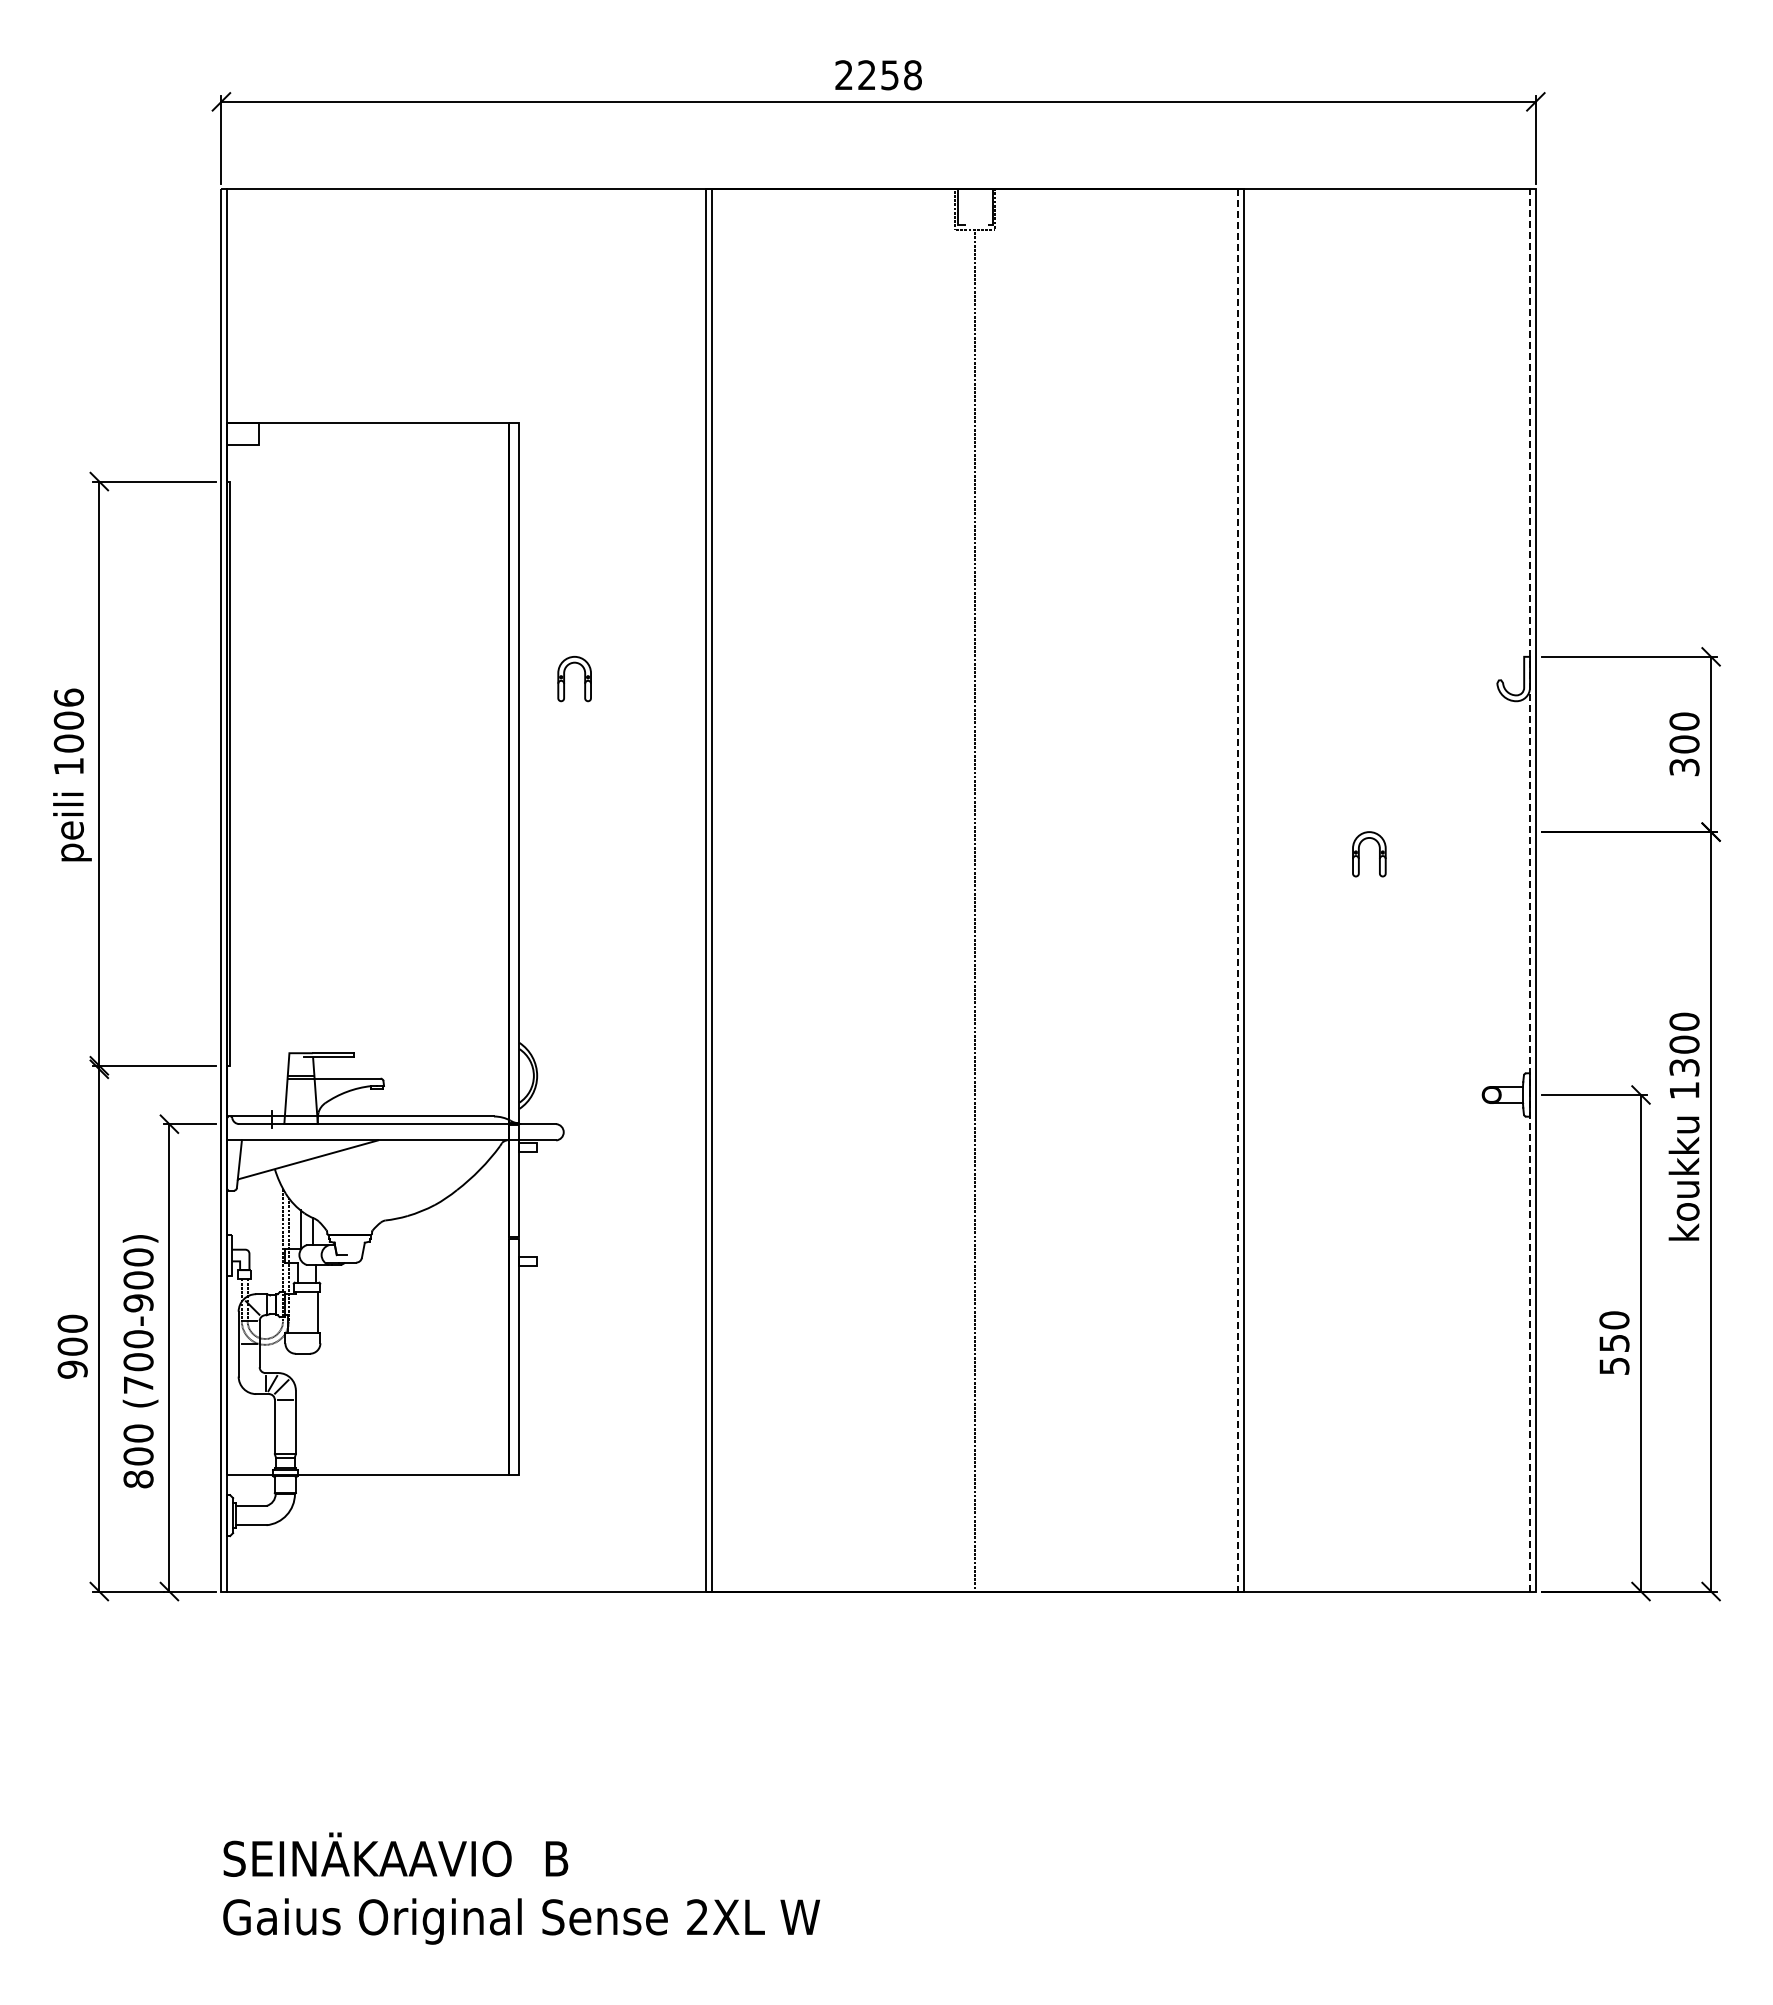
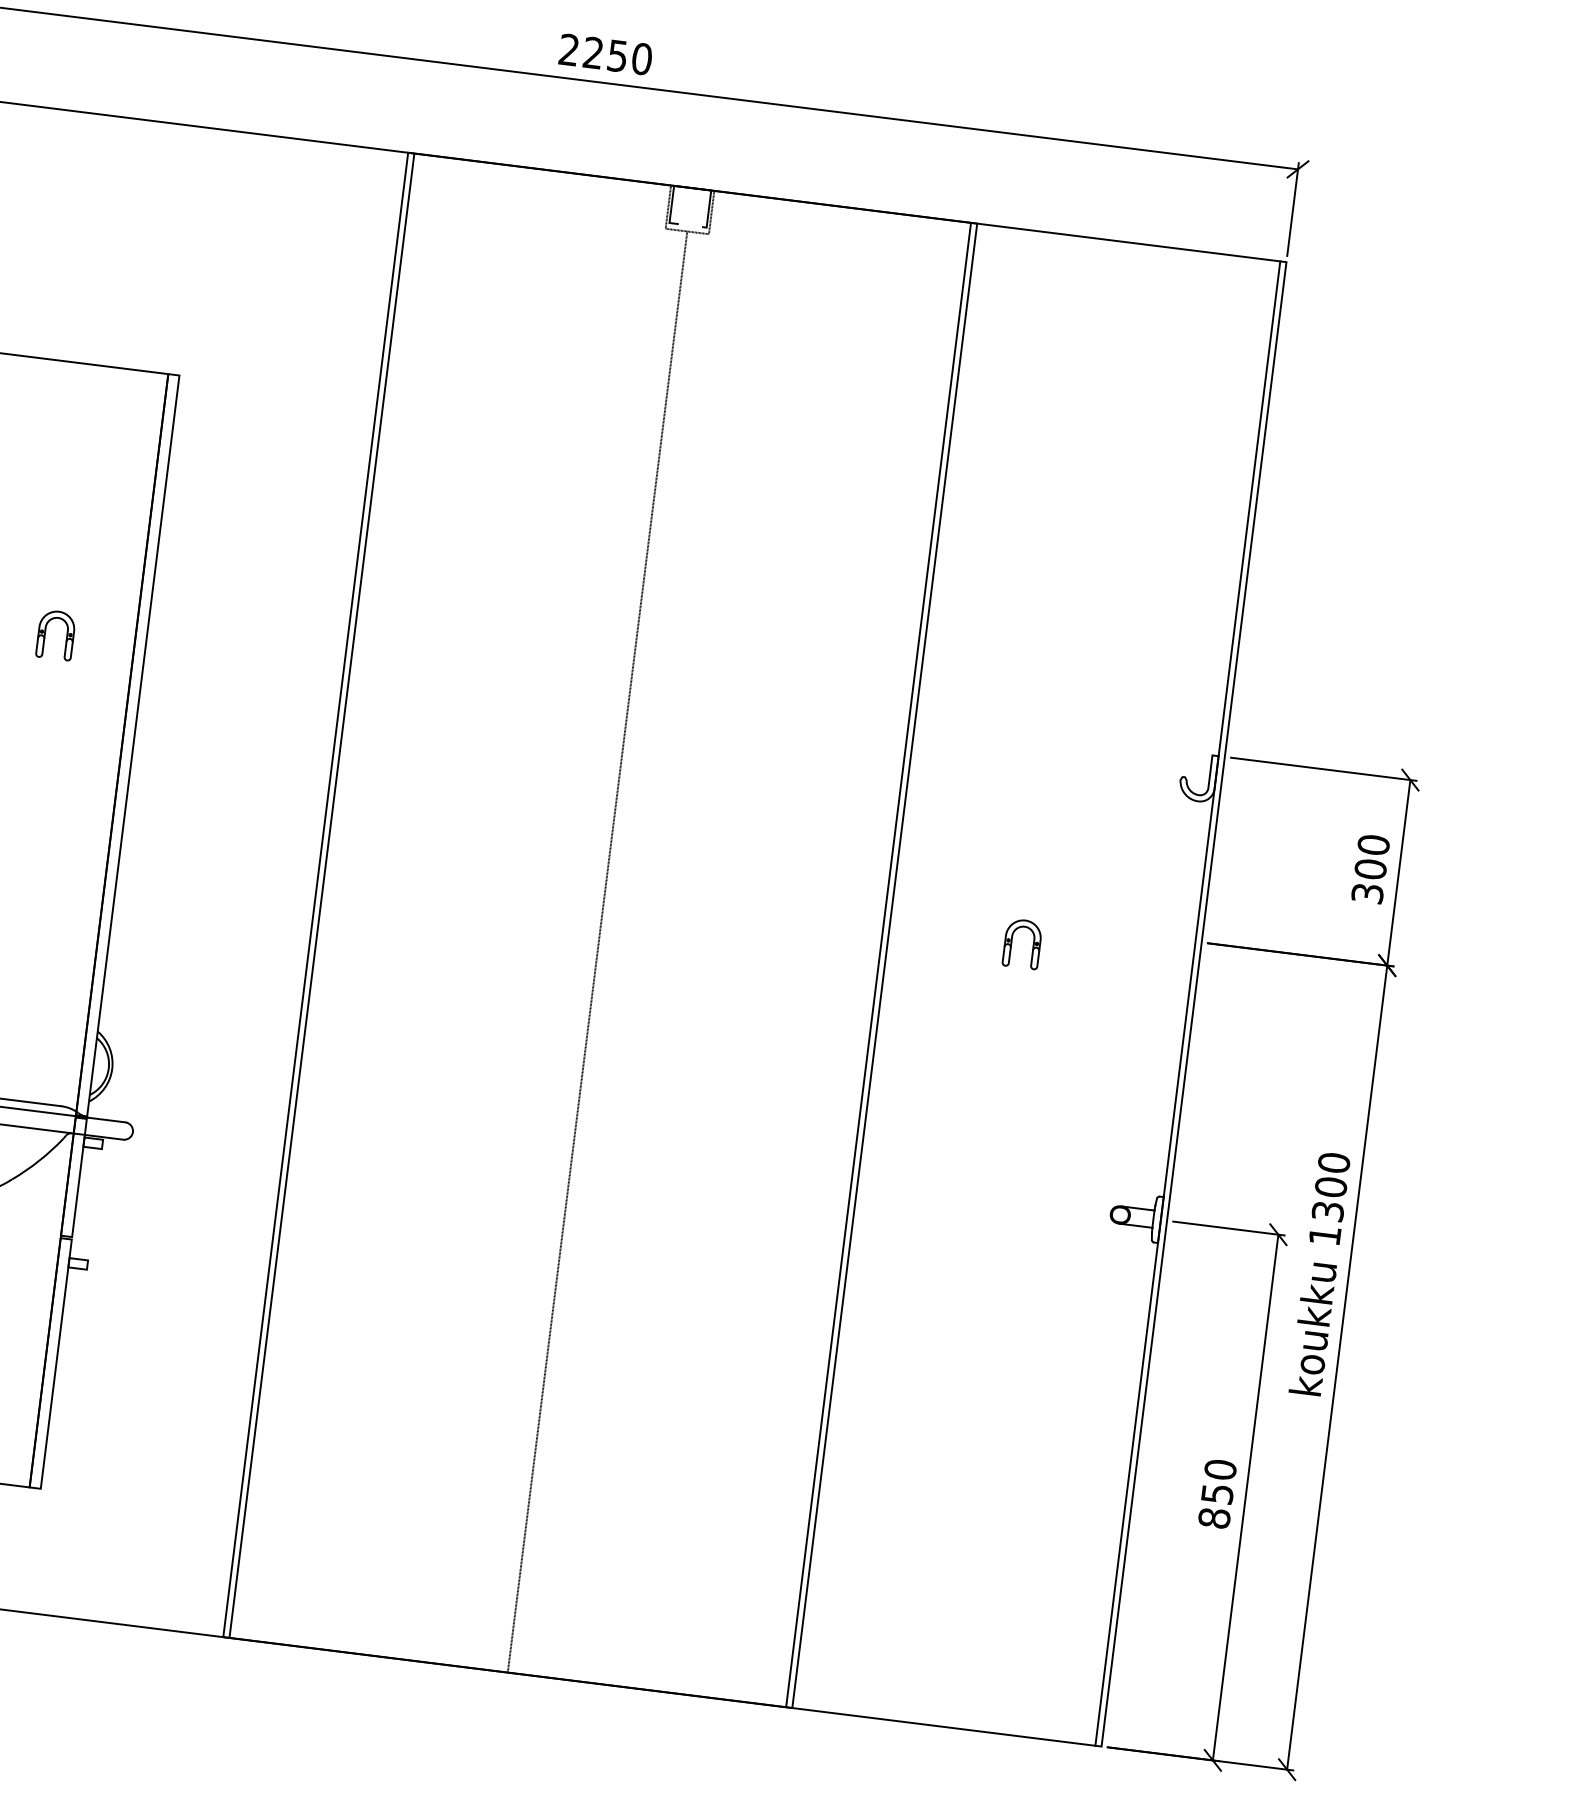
text: (913, 75) -> (642, 59), 2258 -> 2250
part: (565, 683) -> (45, 638), moved
line: (1530, 890) -> (1188, 1003), dashed -> solid
line: (1237, 891) -> (878, 966), dashed -> solid
text: (1614, 1366) -> (1214, 1518), 550 -> 850

